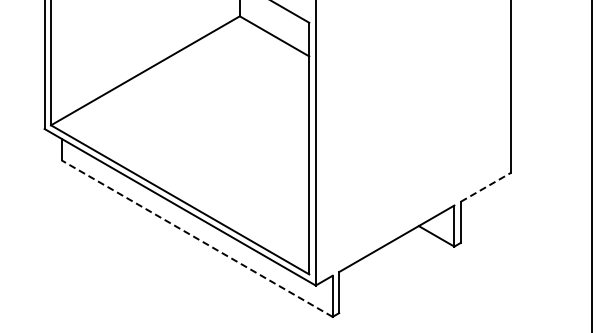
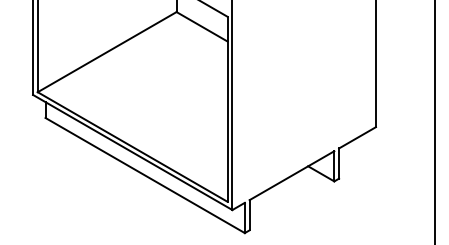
line: (485, 187) -> (357, 137), dashed -> solid
line: (197, 238) -> (145, 175), dashed -> solid

